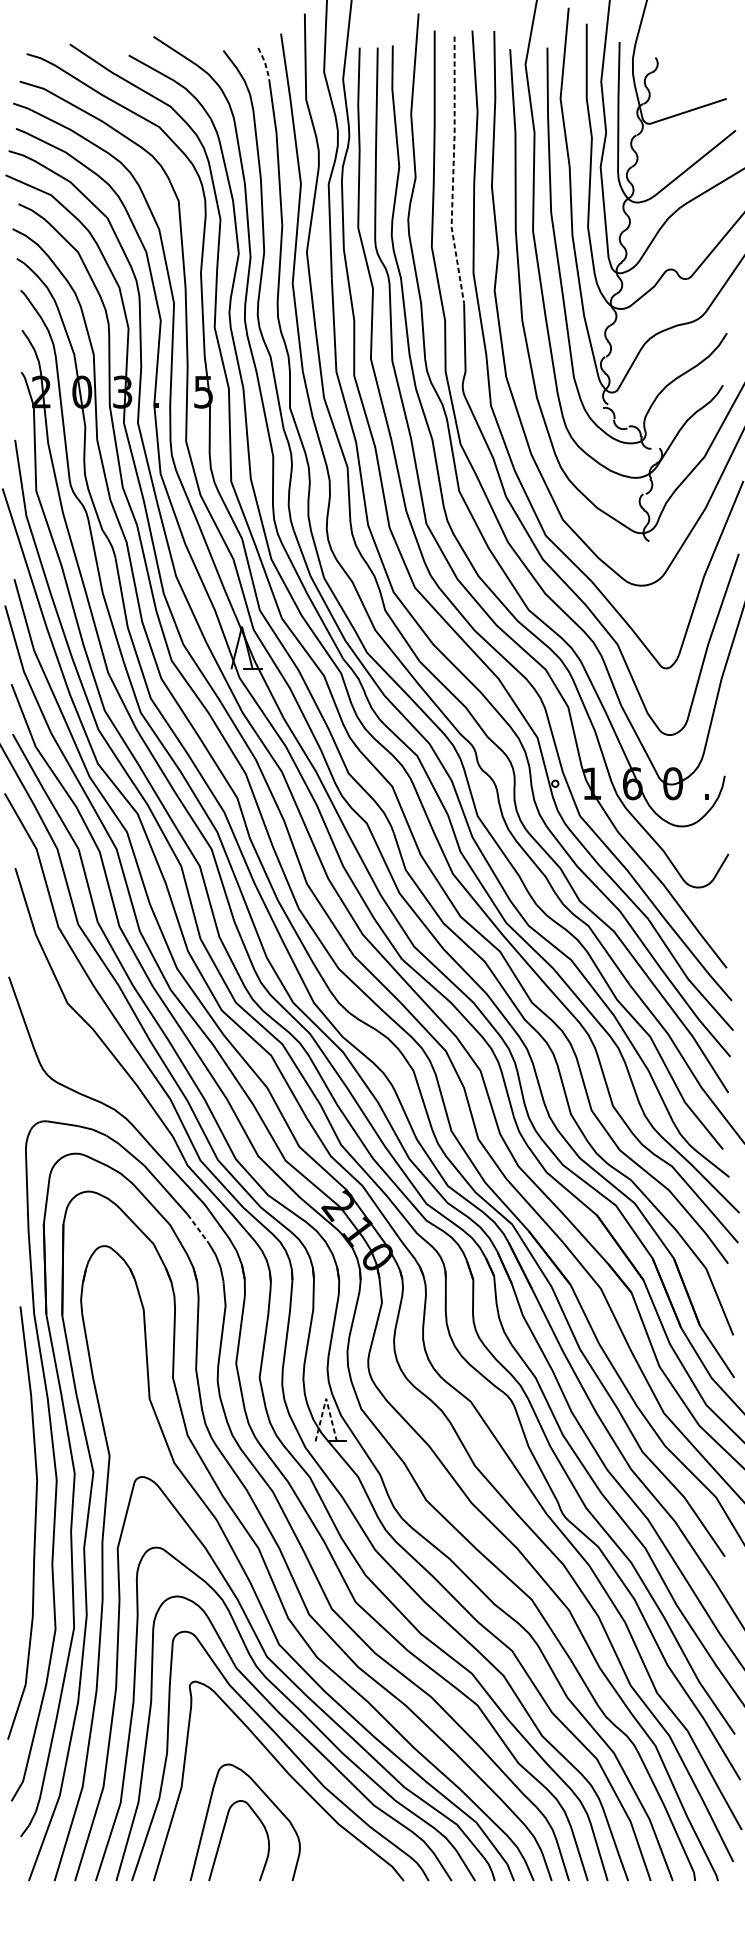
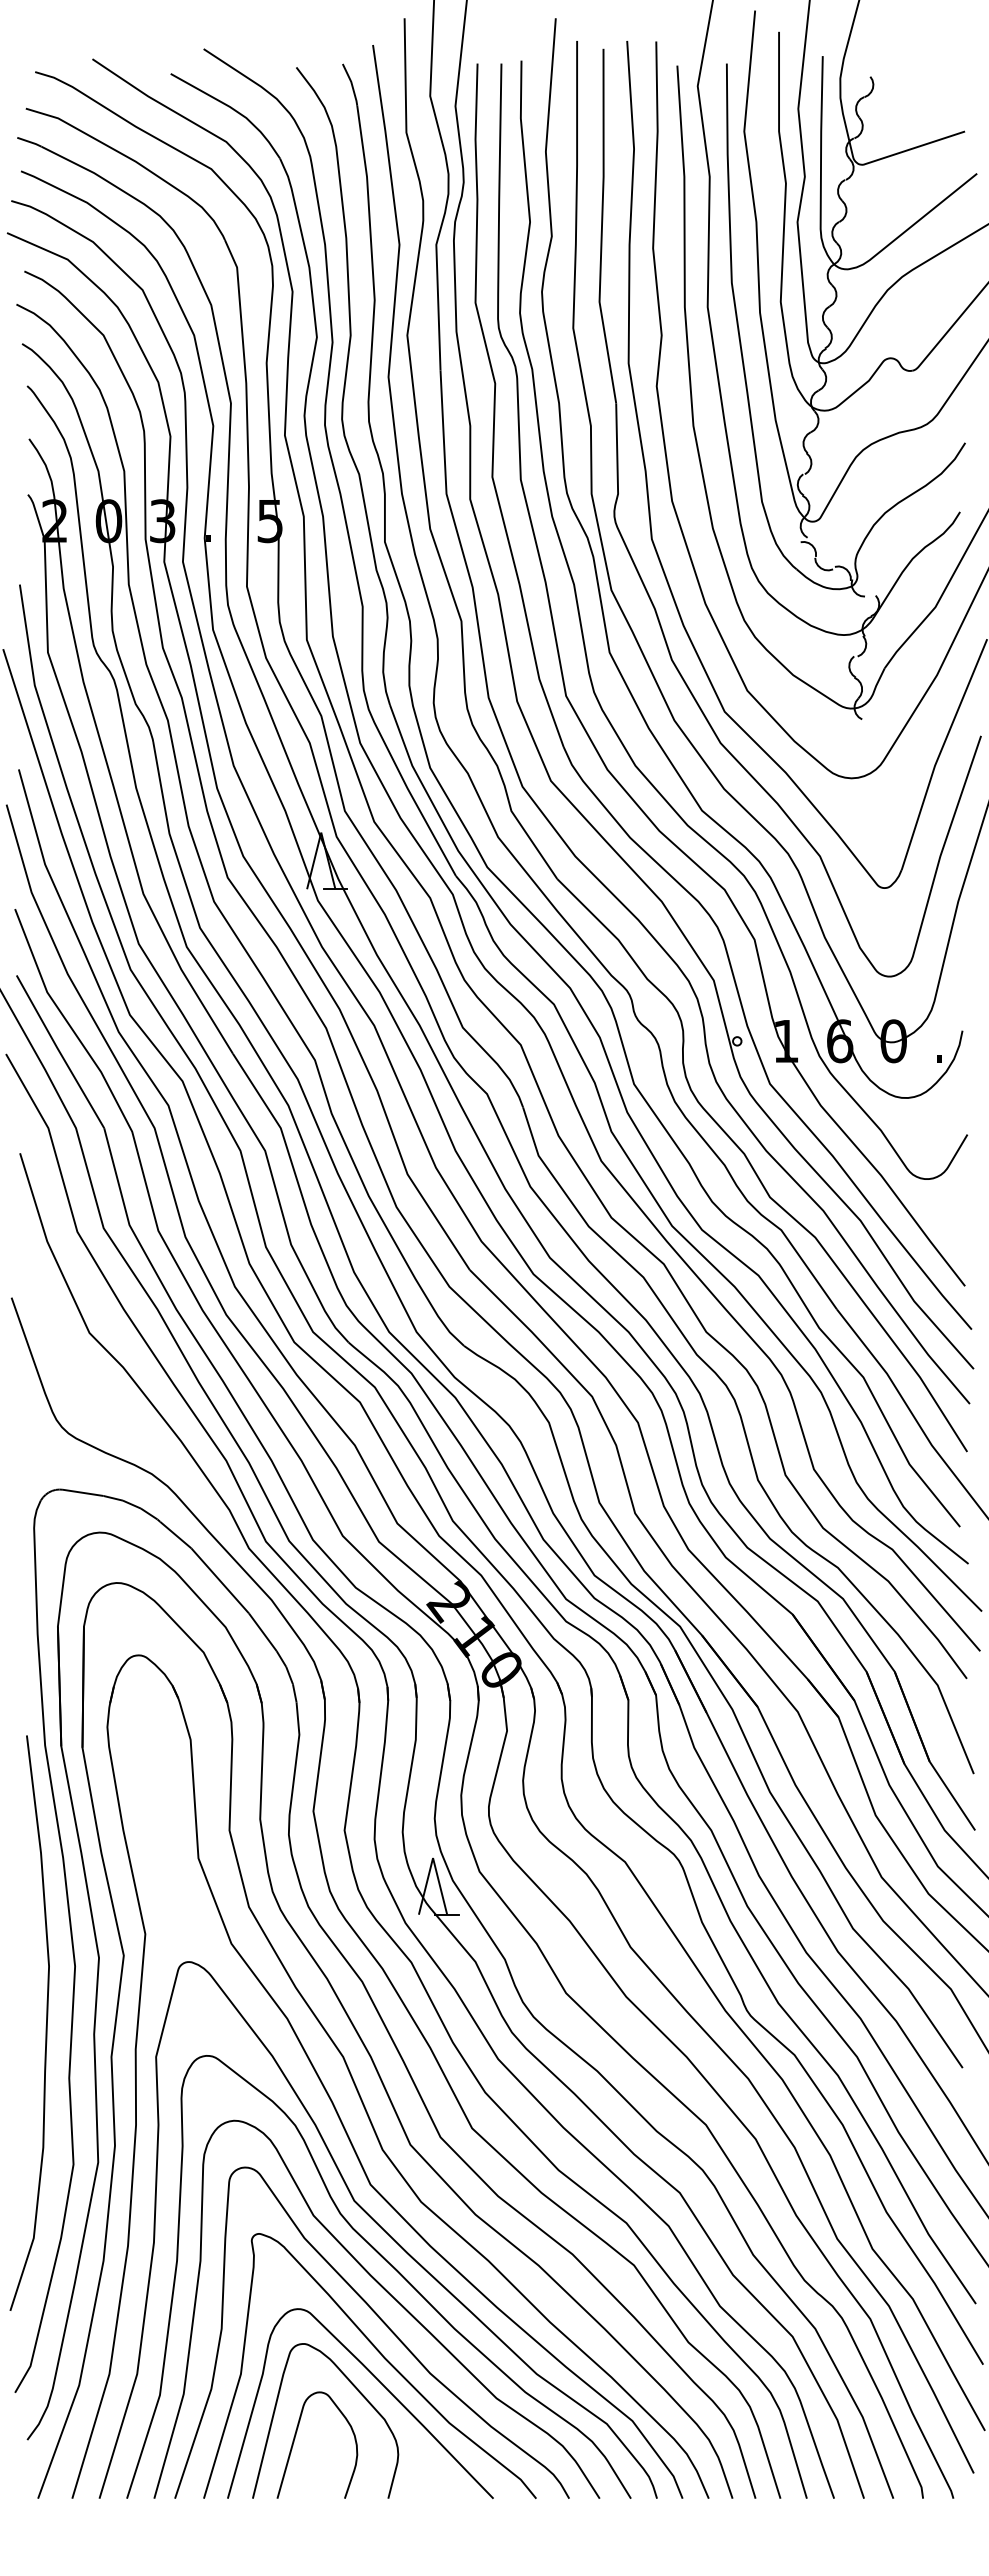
line: (265, 63) -> (352, 84), dashed -> solid
line: (453, 171) -> (601, 227), dashed -> solid
line: (198, 1228) -> (263, 1632), dashed -> solid
line: (326, 1399) -> (433, 1858), dashed -> solid
curve: (286, 1794) -> (380, 2383), added

